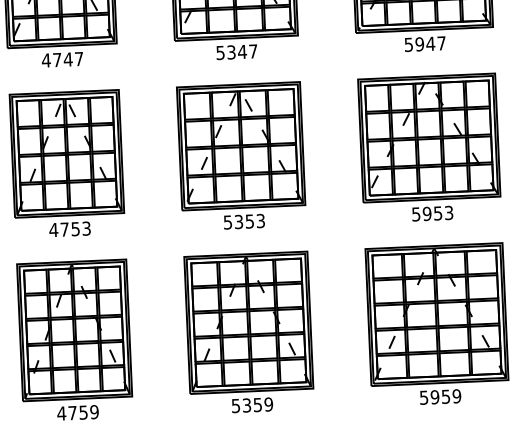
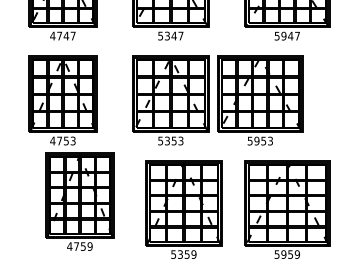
part: (430, 148) -> (260, 100), moved
part: (248, 332) -> (183, 209), moved
part: (74, 340) -> (79, 201), moved

